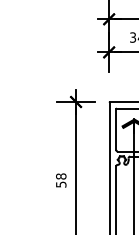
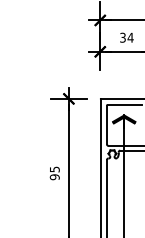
text: (60, 180) -> (54, 173), 58 -> 95

